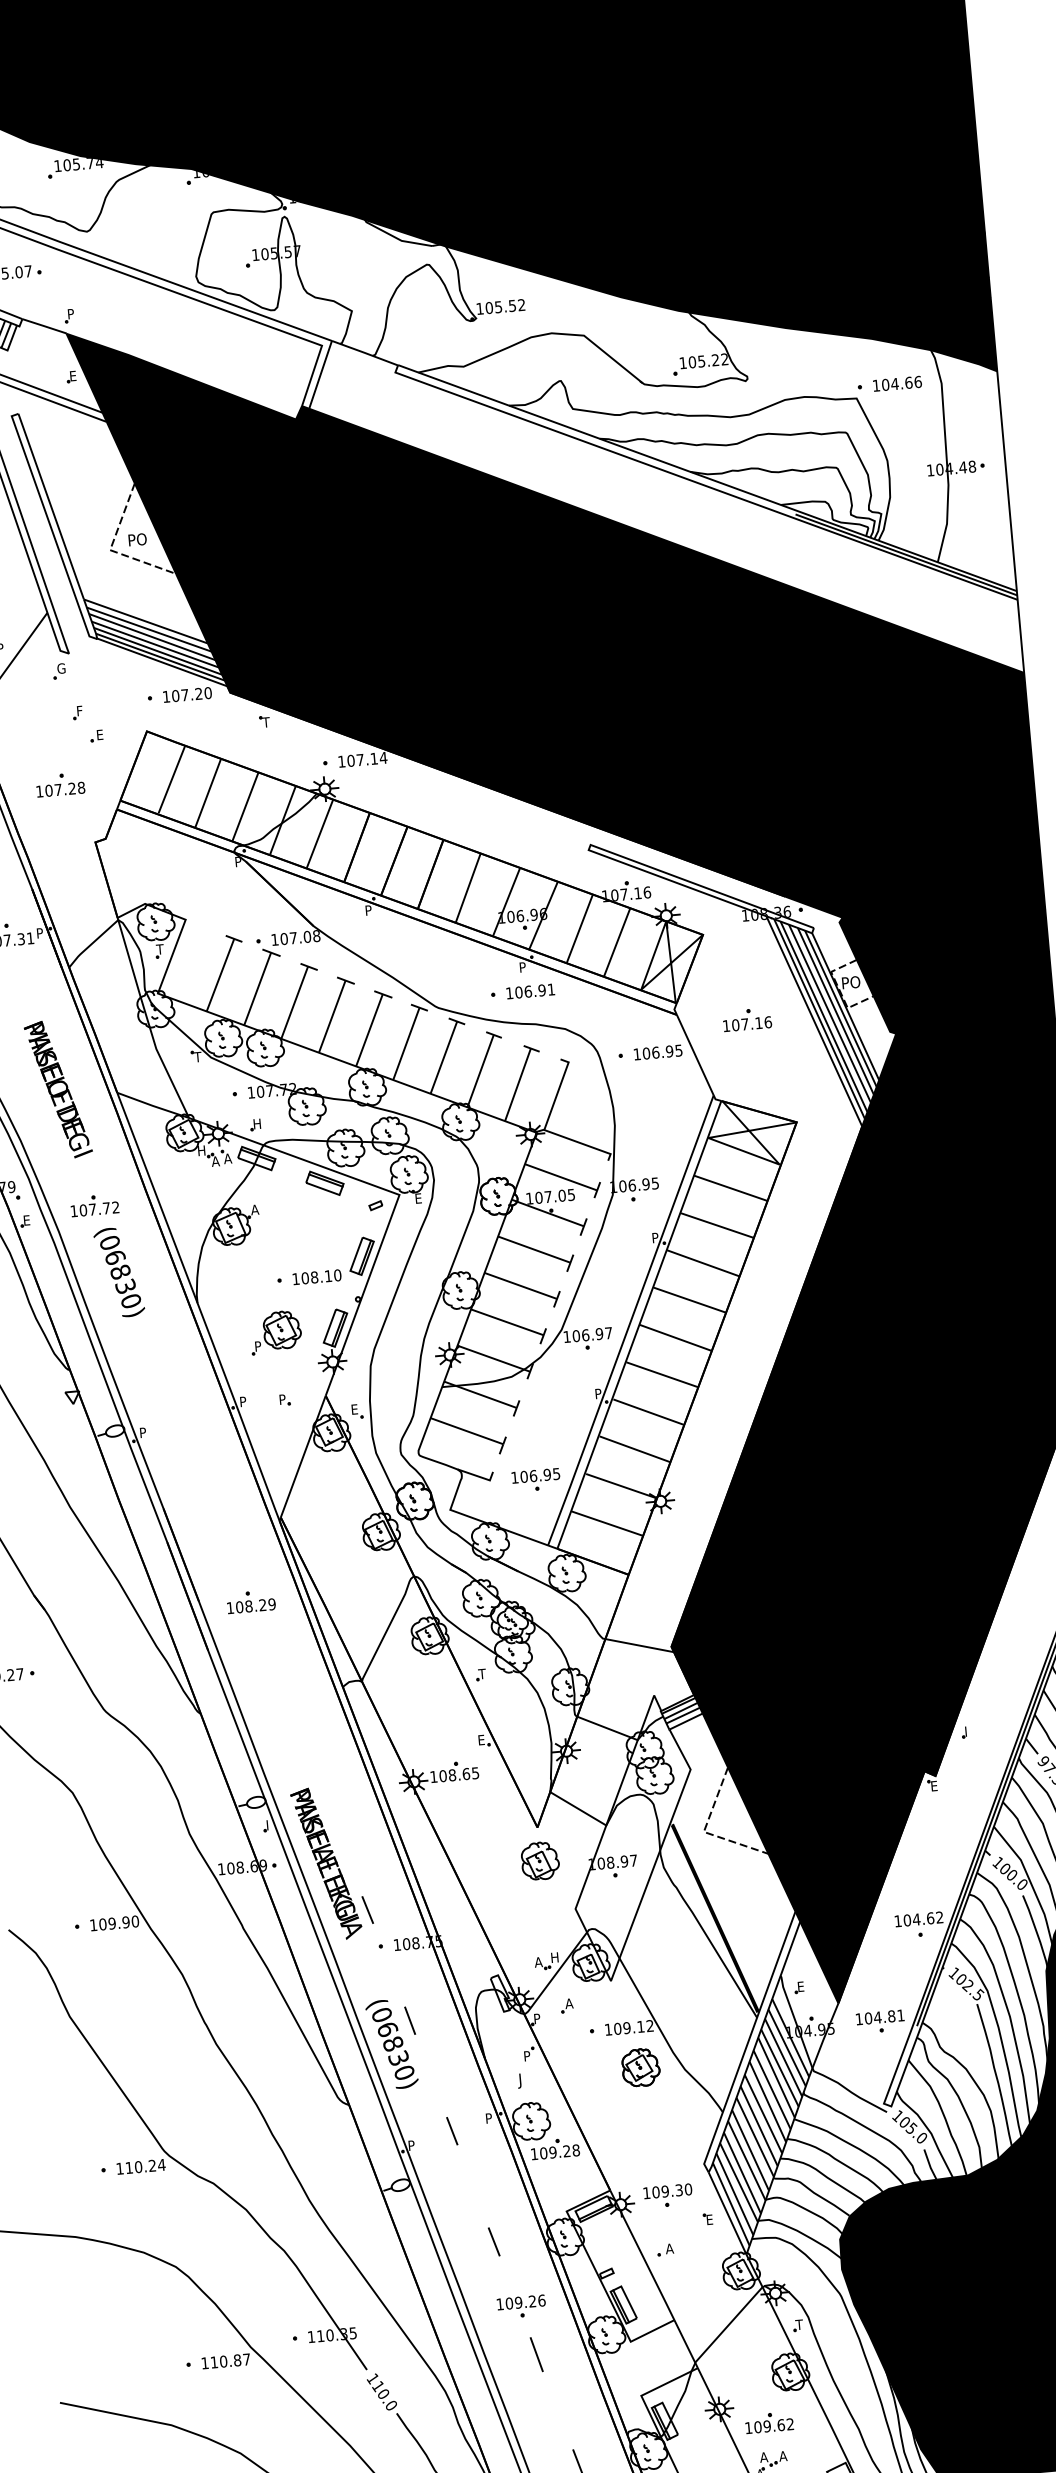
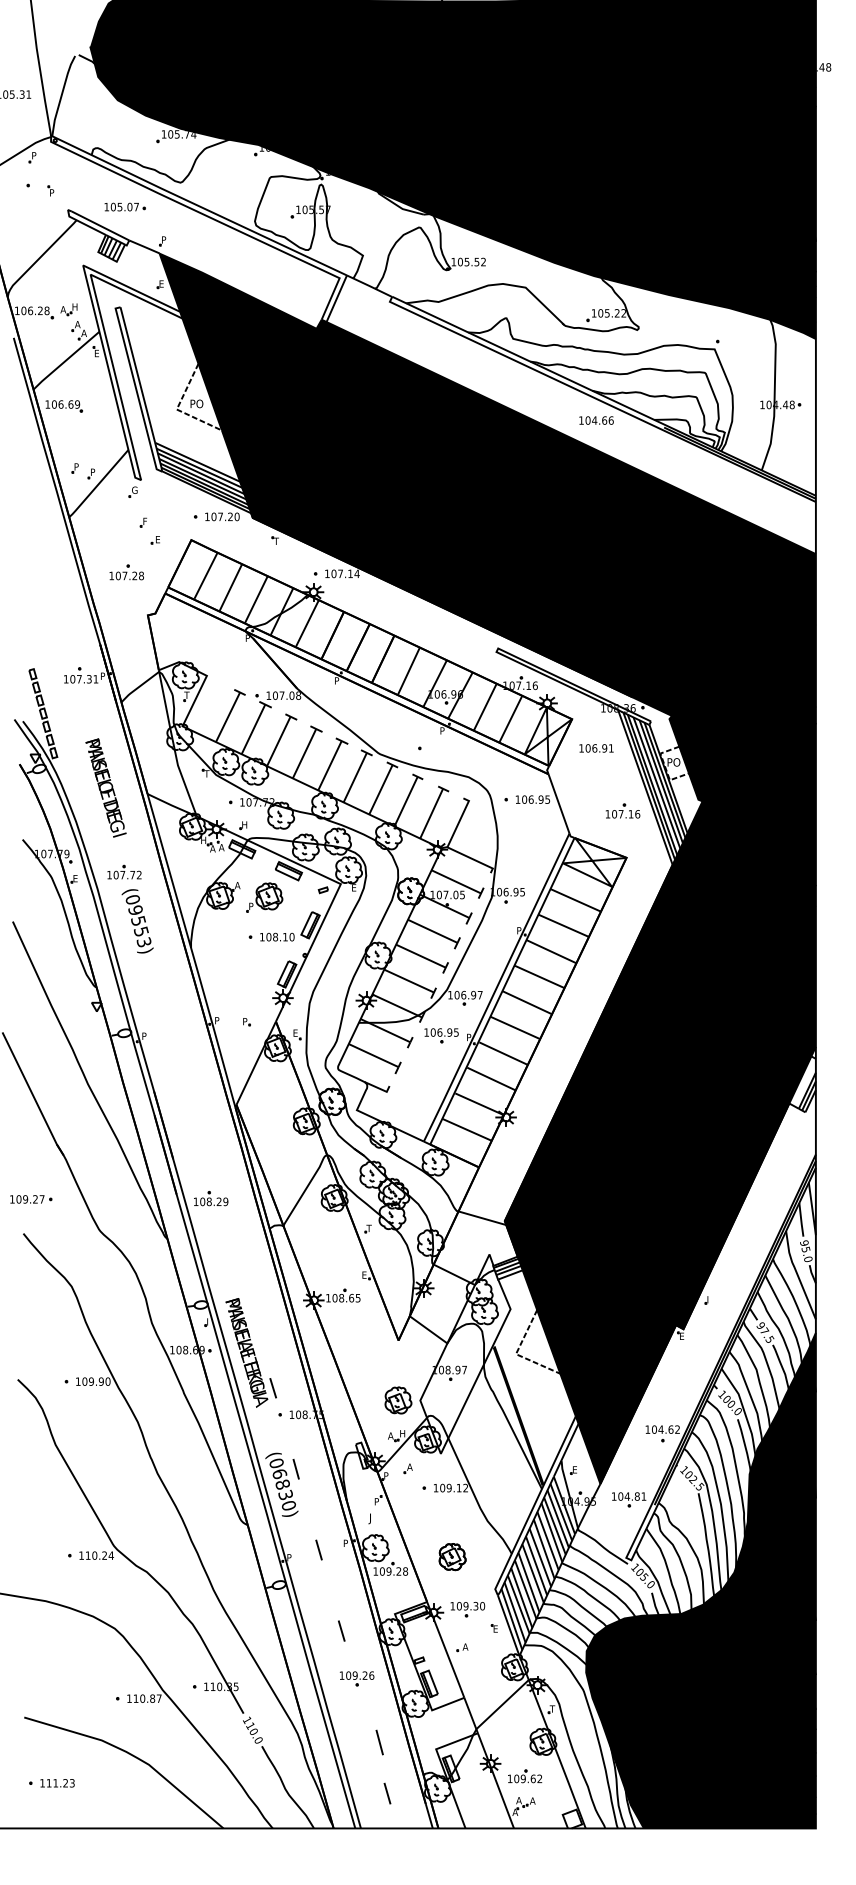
text: (897, 383) -> (596, 420), moved
text: (530, 991) -> (596, 748), moved
part: (747, 1018) -> (623, 810), moved
text: (122, 1279) -> (139, 926), (06830) -> (09553)
part: (275, 1332) -> (264, 897), moved
part: (536, 1480) -> (441, 1035), moved
part: (251, 1601) -> (211, 1198), moved
part: (540, 1861) -> (398, 1400), moved
part: (640, 2068) -> (452, 1557), moved
line: (536, 2354) -> (379, 1742), moved

